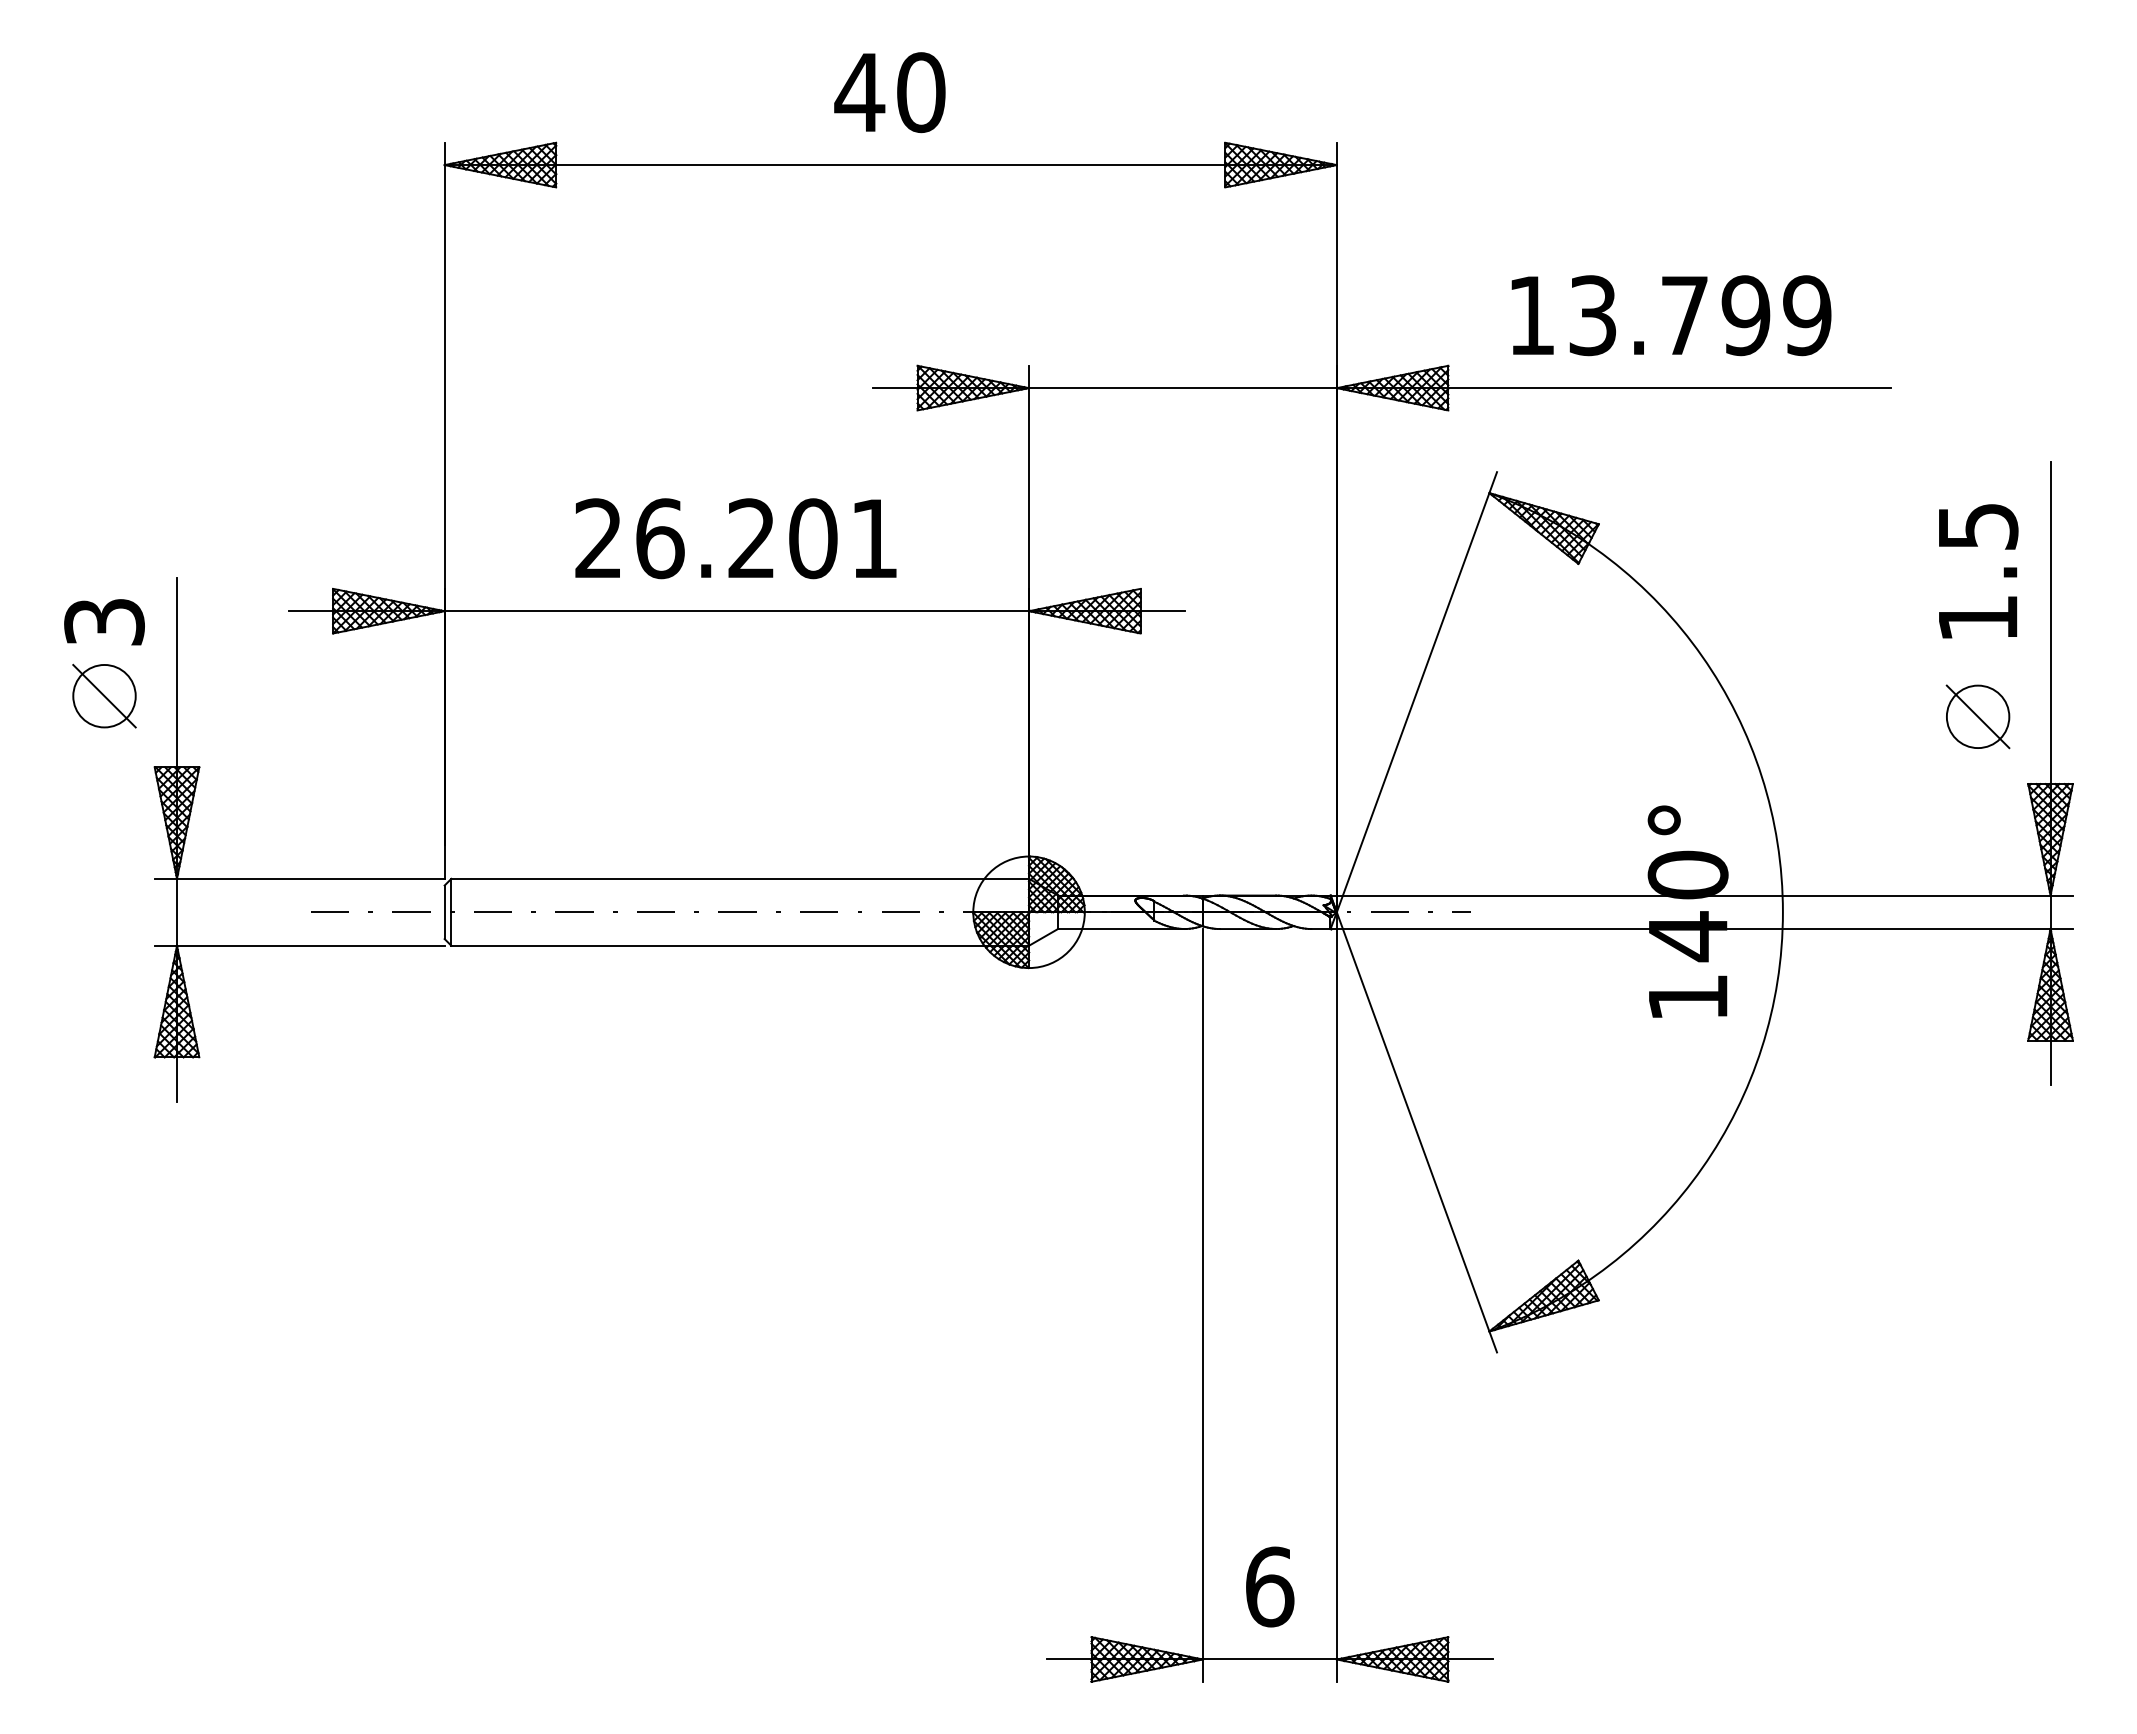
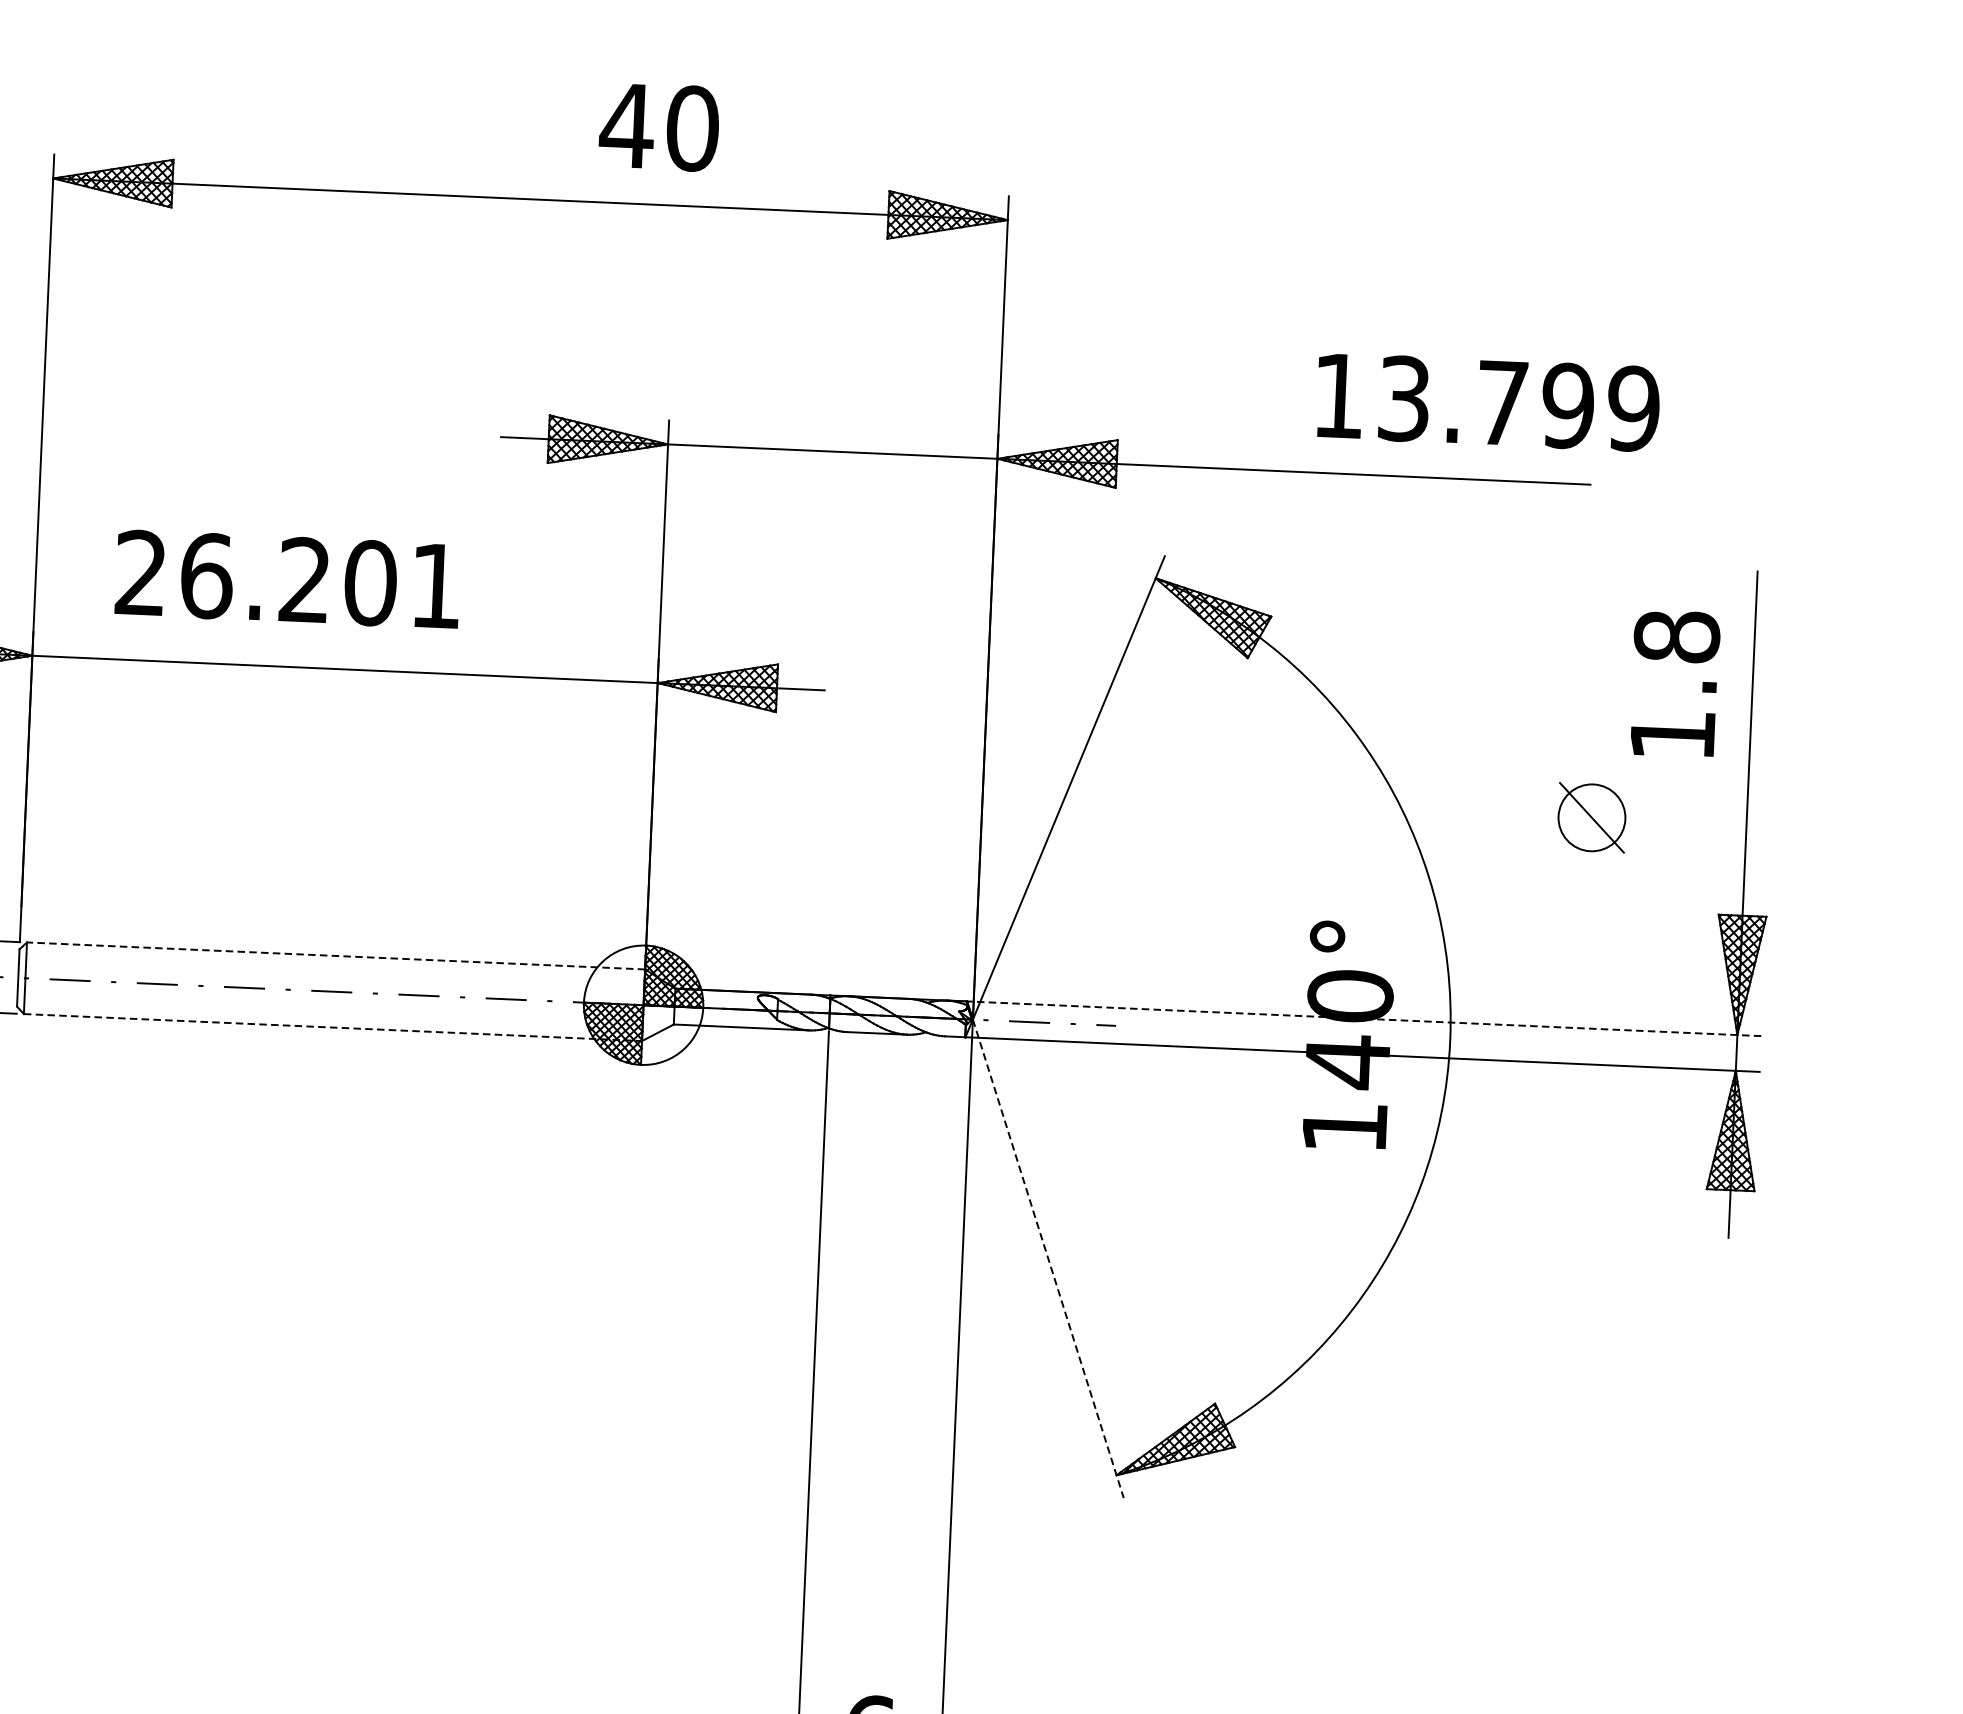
text: (889, 92) -> (658, 127), moved
text: (1671, 315) -> (1488, 402), moved
text: (1977, 526) -> (1676, 636), 1.5 -> 1.8
text: (735, 538) -> (287, 579), moved
part: (1977, 716) -> (1591, 817), moved
line: (740, 878) -> (336, 955), solid -> dashed
line: (1701, 895) -> (1363, 1018), solid -> dashed
line: (740, 945) -> (333, 1027), solid -> dashed
line: (1417, 1132) -> (1048, 1259), solid -> dashed

